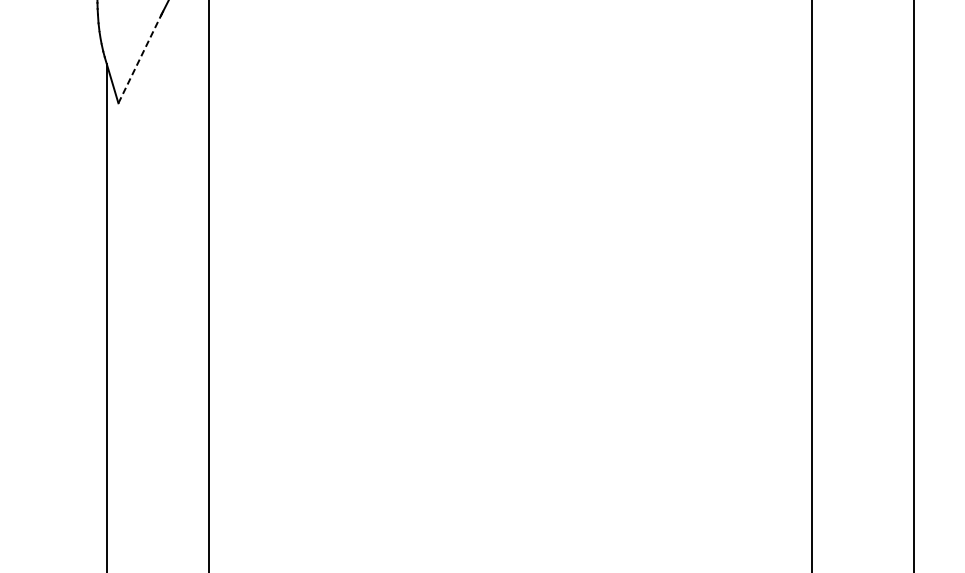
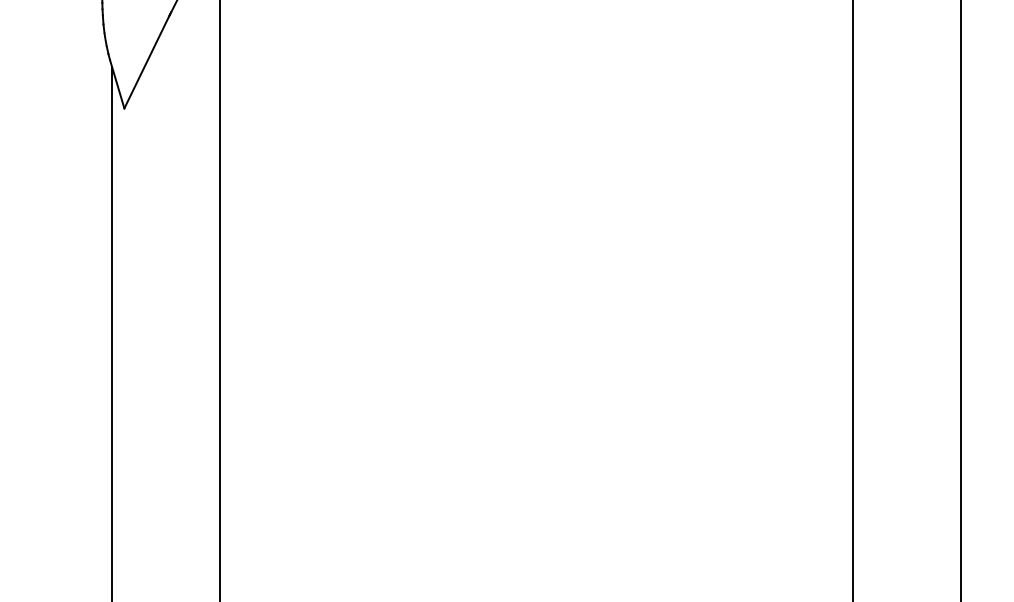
line: (140, 57) -> (147, 60), dashed -> solid

